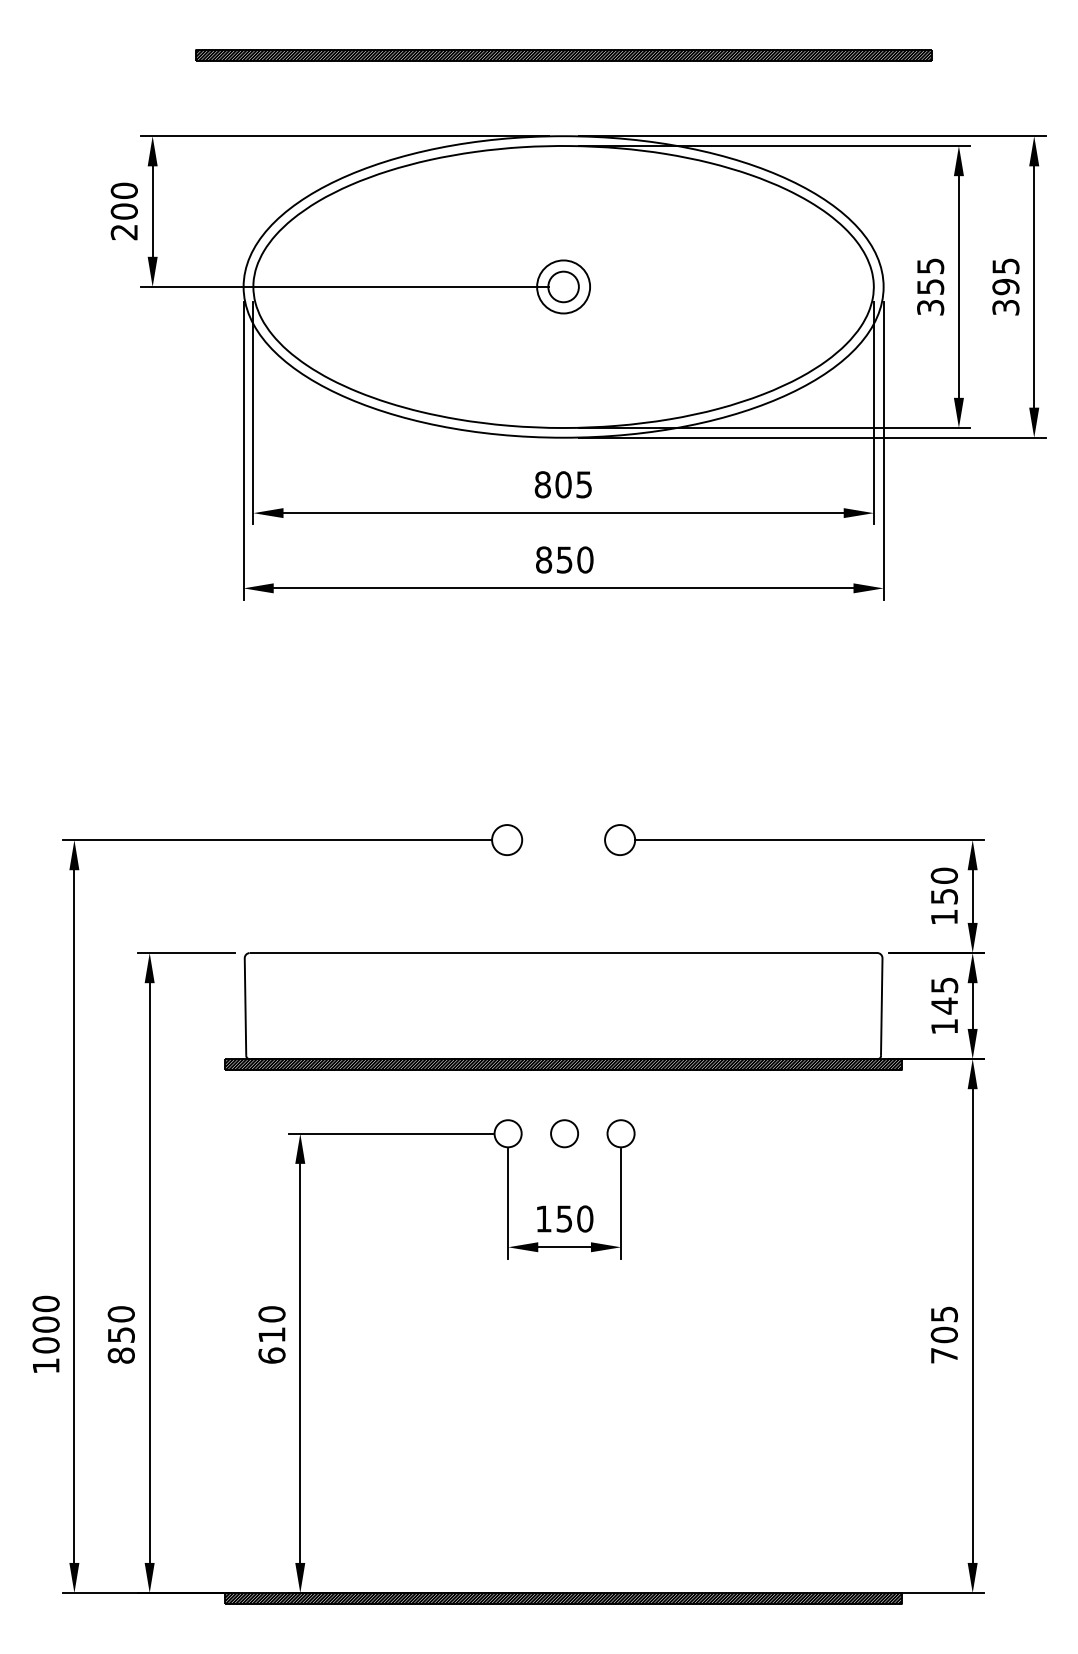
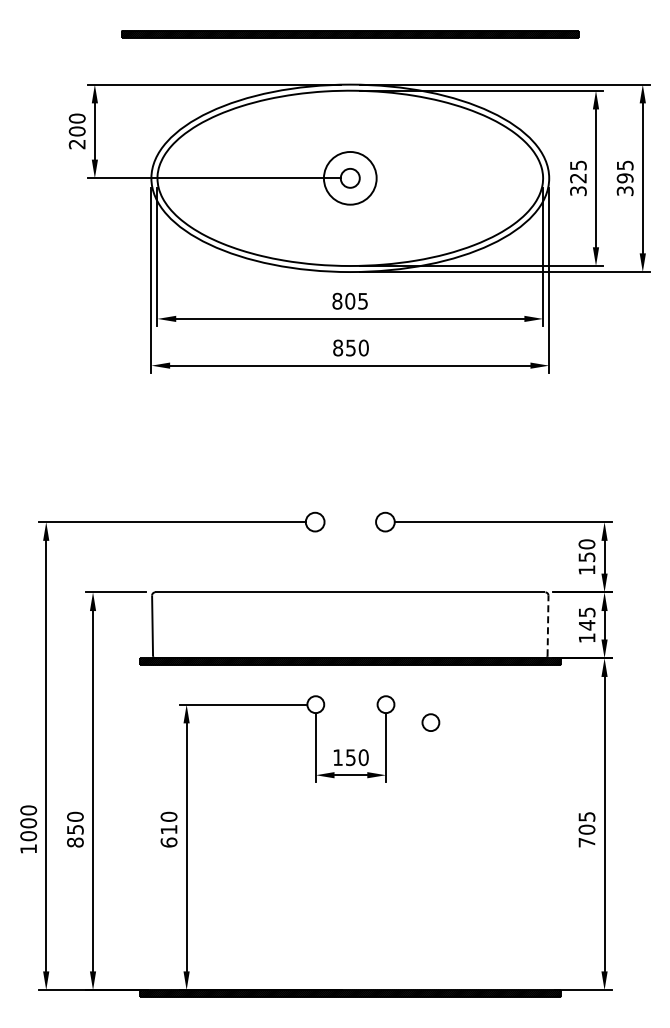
circle: (562, 285) -> (349, 177), size x1.6
text: (930, 287) -> (578, 178), 355 -> 325
line: (882, 1006) -> (548, 625), solid -> dashed
circle: (563, 1133) -> (430, 722), moved

